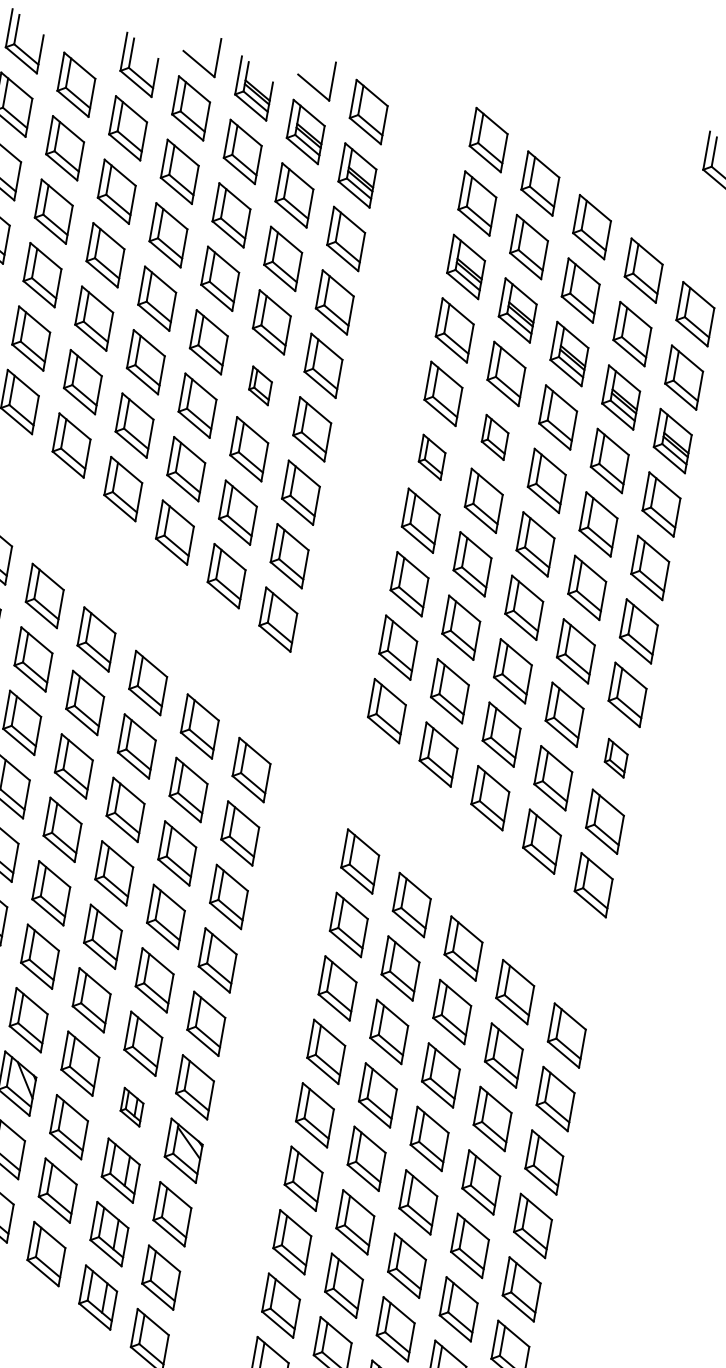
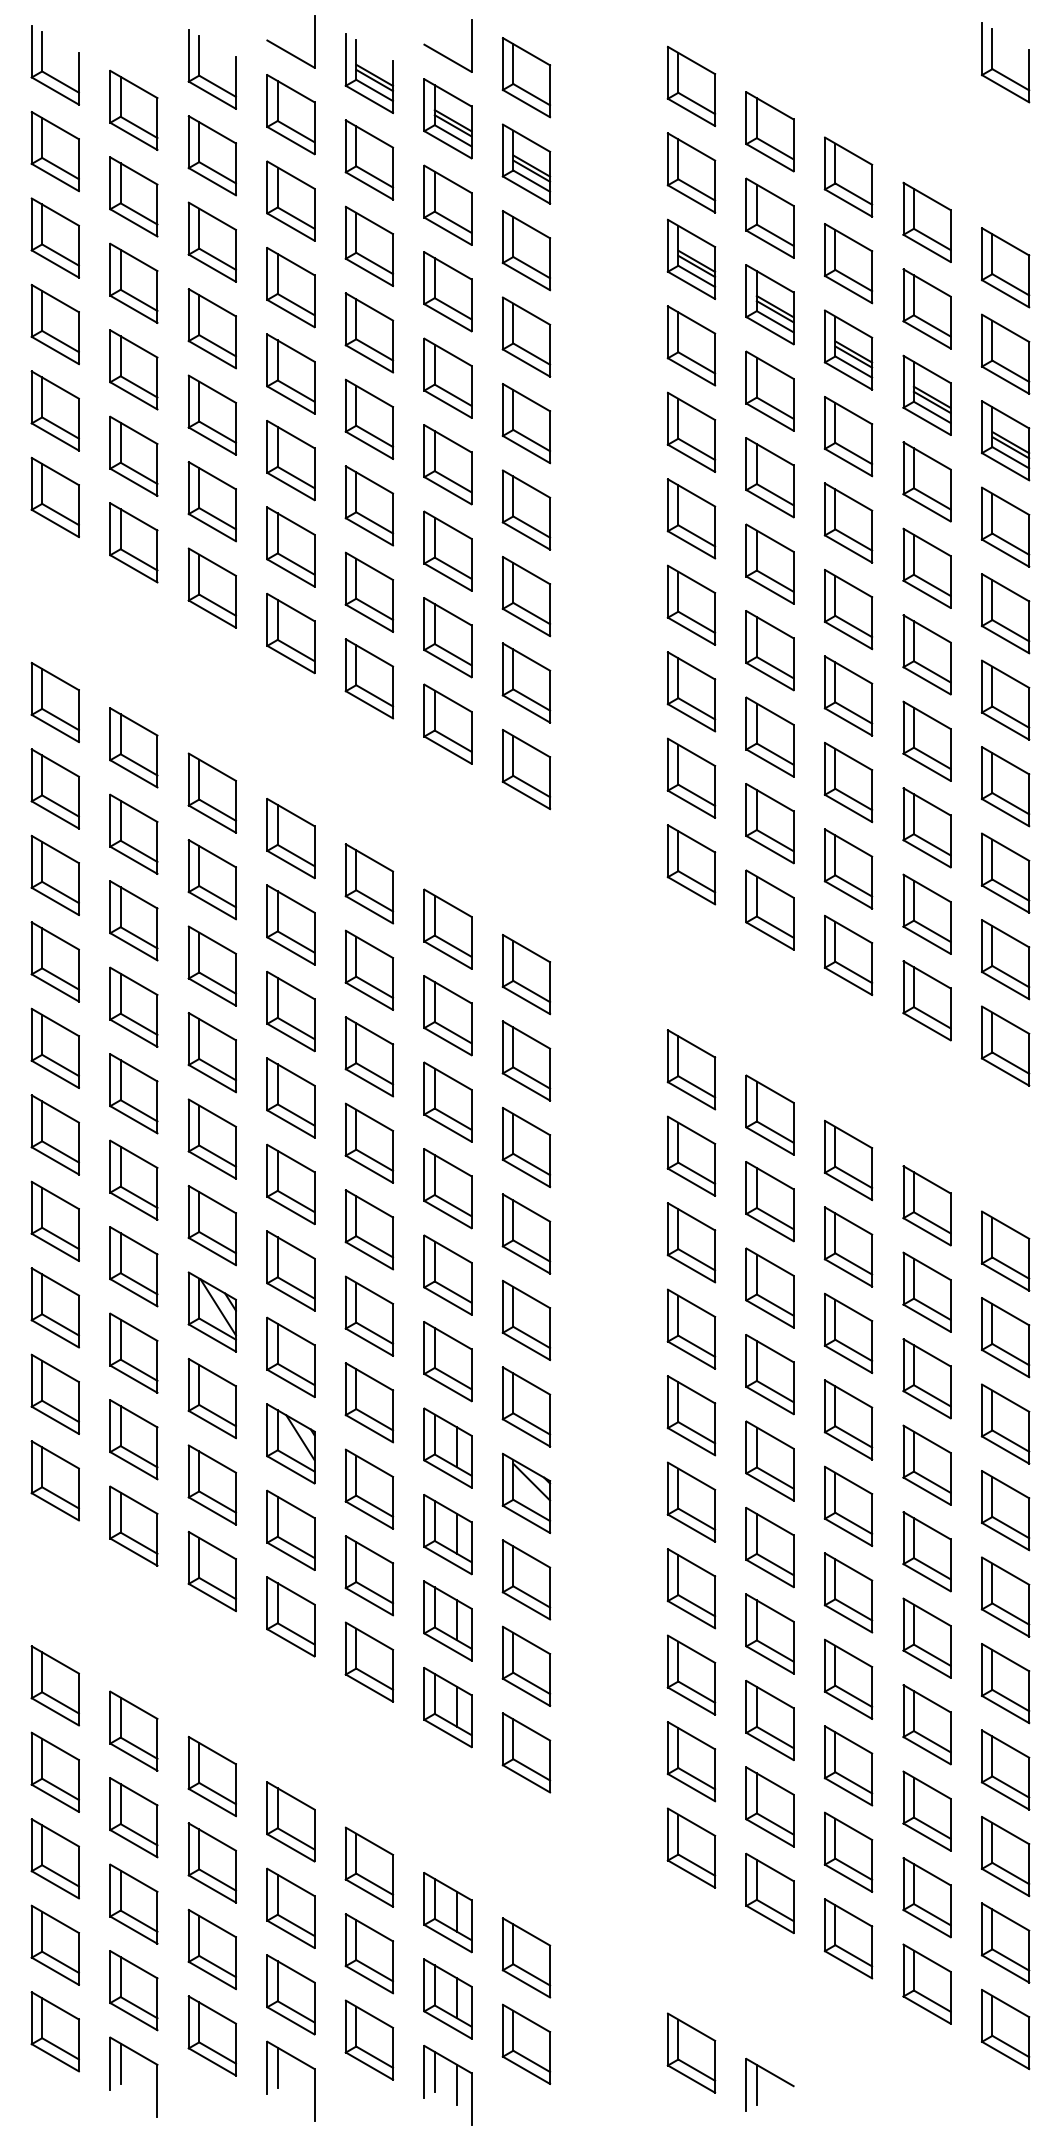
part: (260, 385) -> (447, 464), size x1.67
part: (494, 437) -> (769, 477), size x1.43
part: (432, 457) -> (691, 518), size x1.43
part: (616, 757) -> (1005, 872), size x1.67
part: (131, 1106) -> (447, 1447), size x1.67

